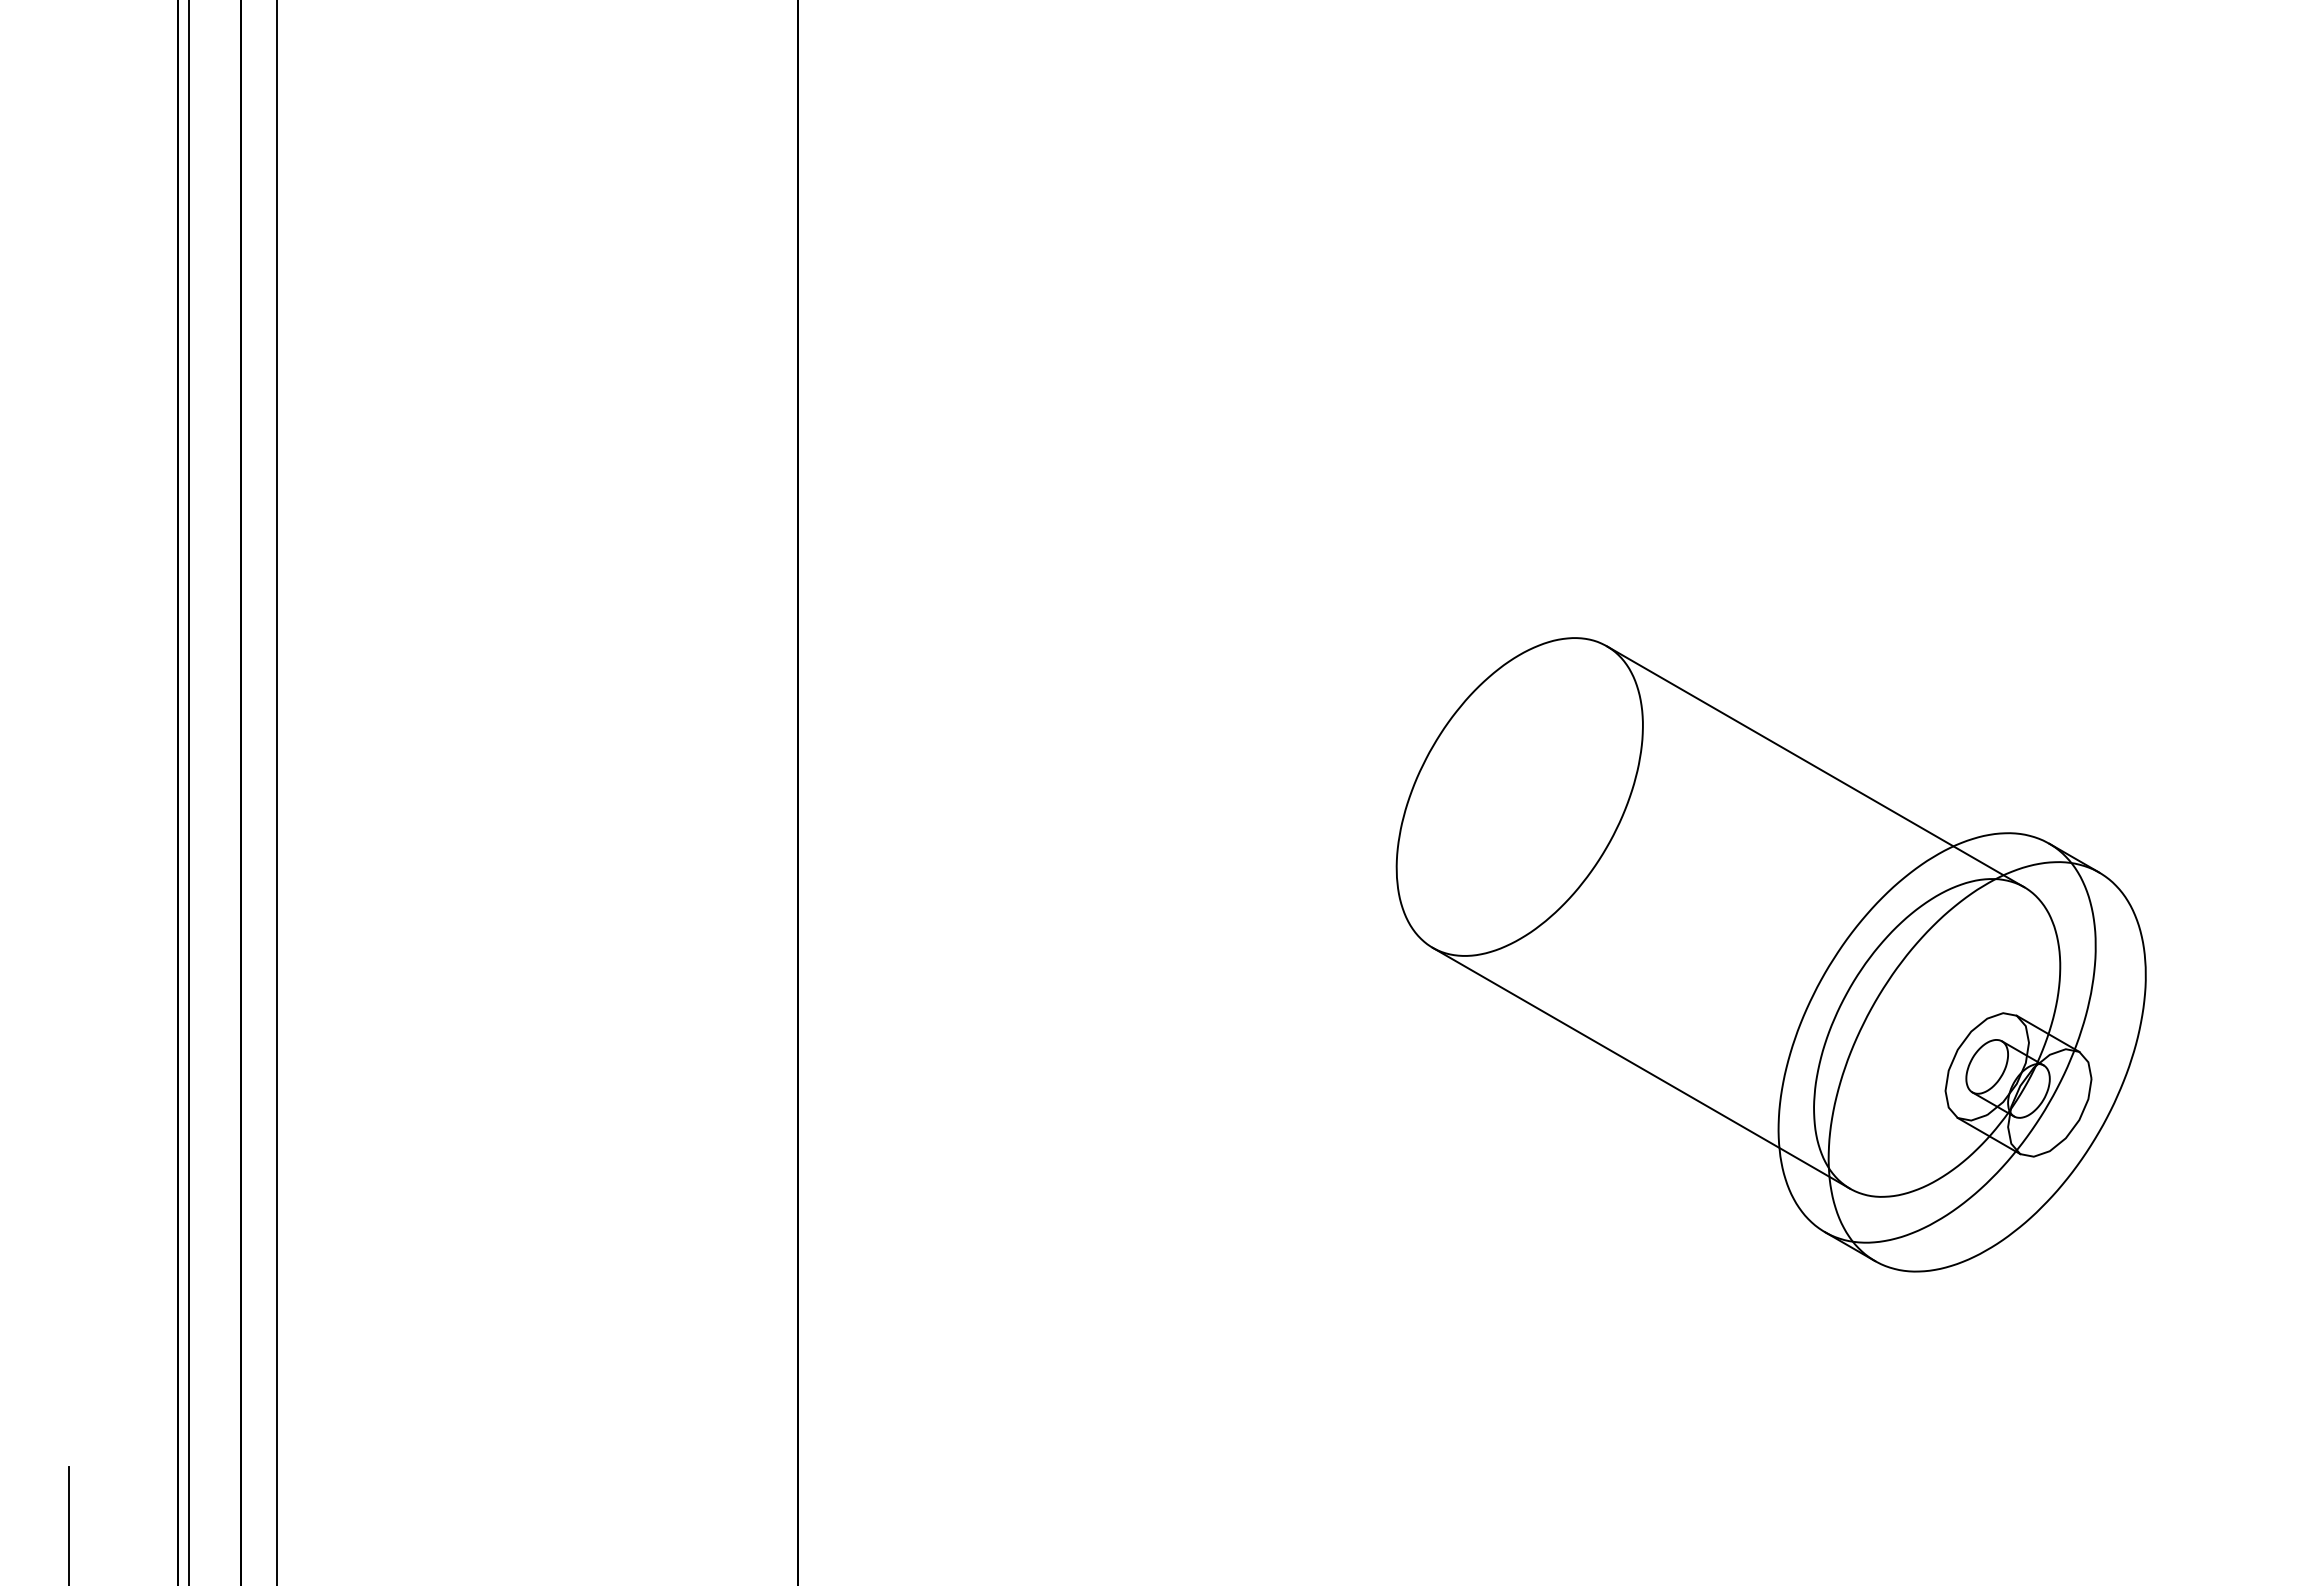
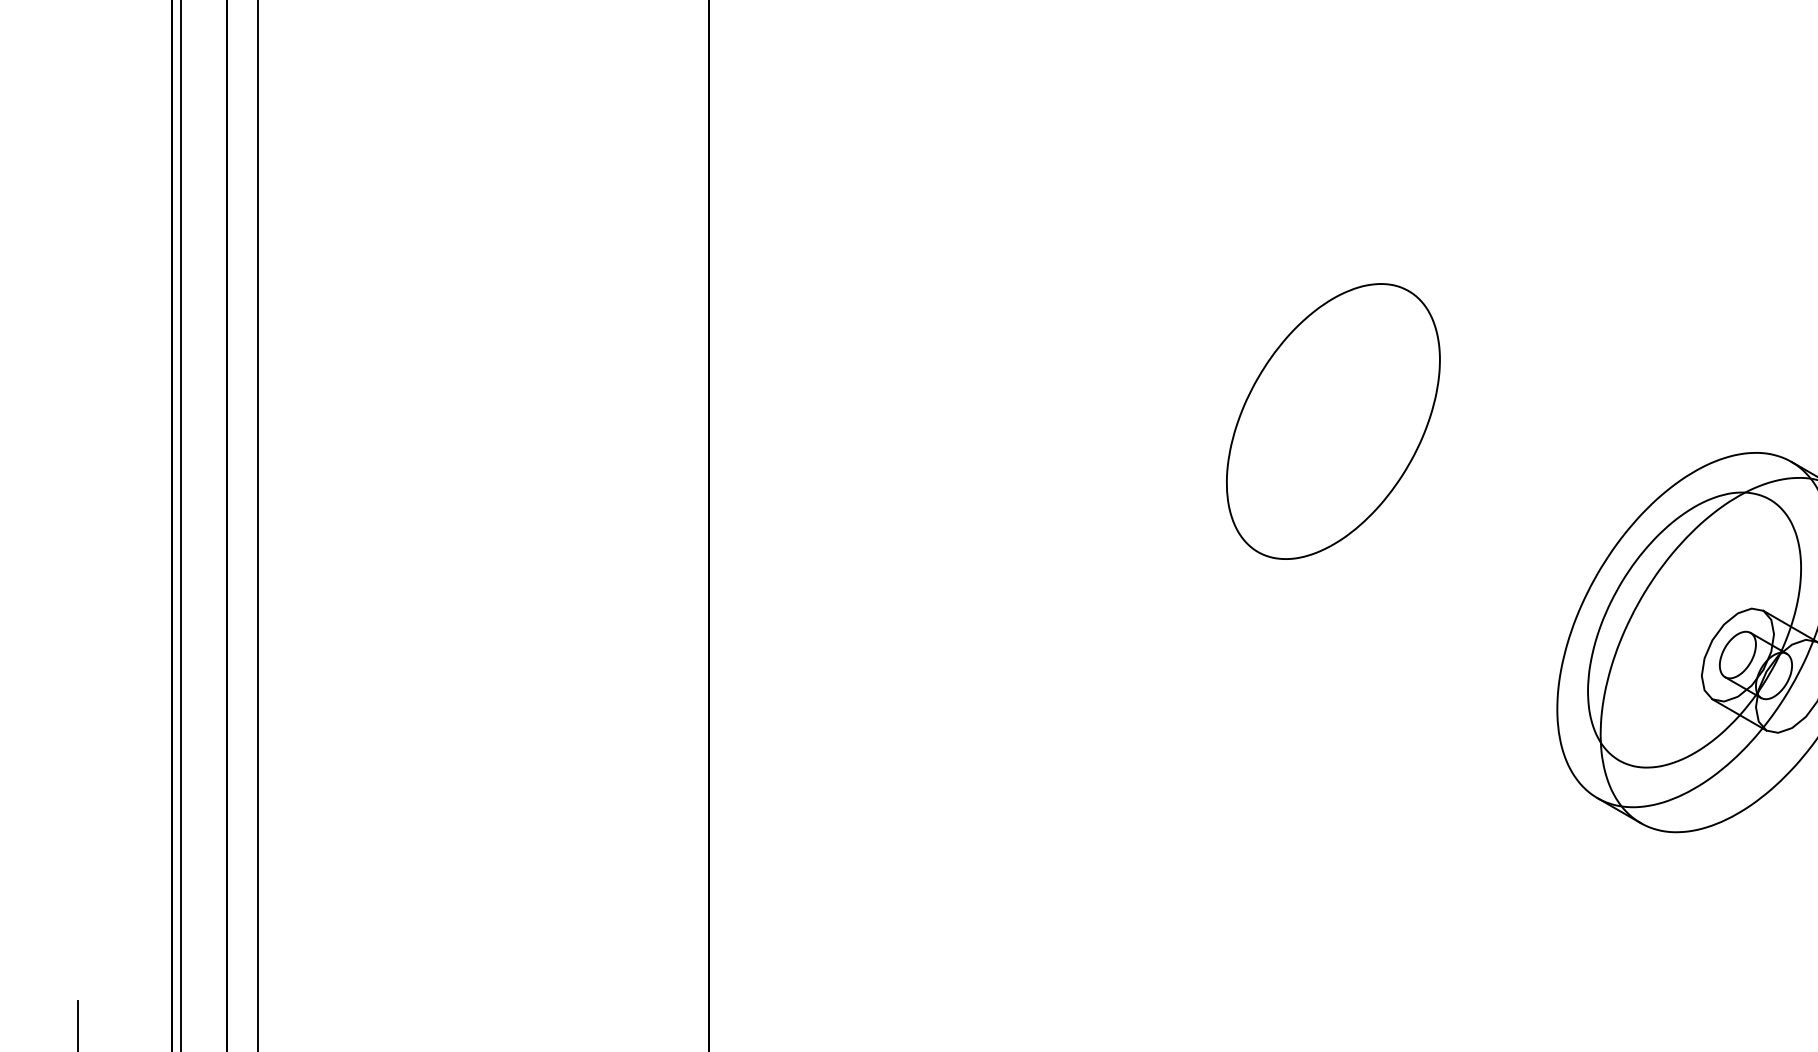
line: (1815, 766) -> (1589, 395), removed
line: (1641, 1067) -> (1438, 655), removed

